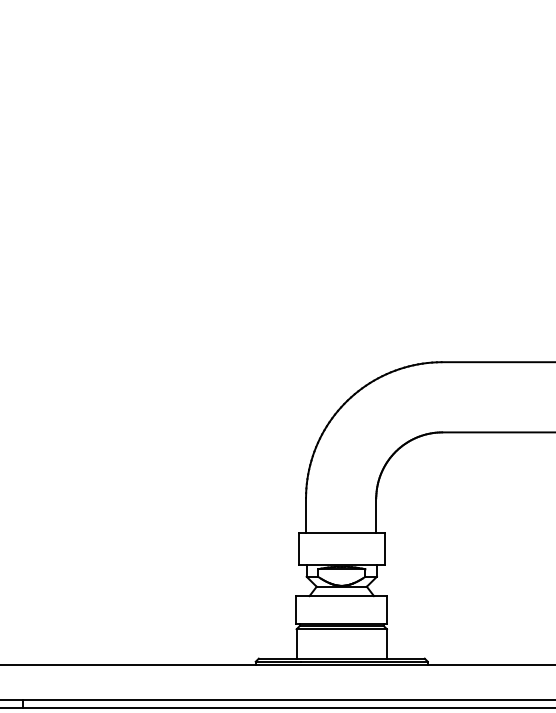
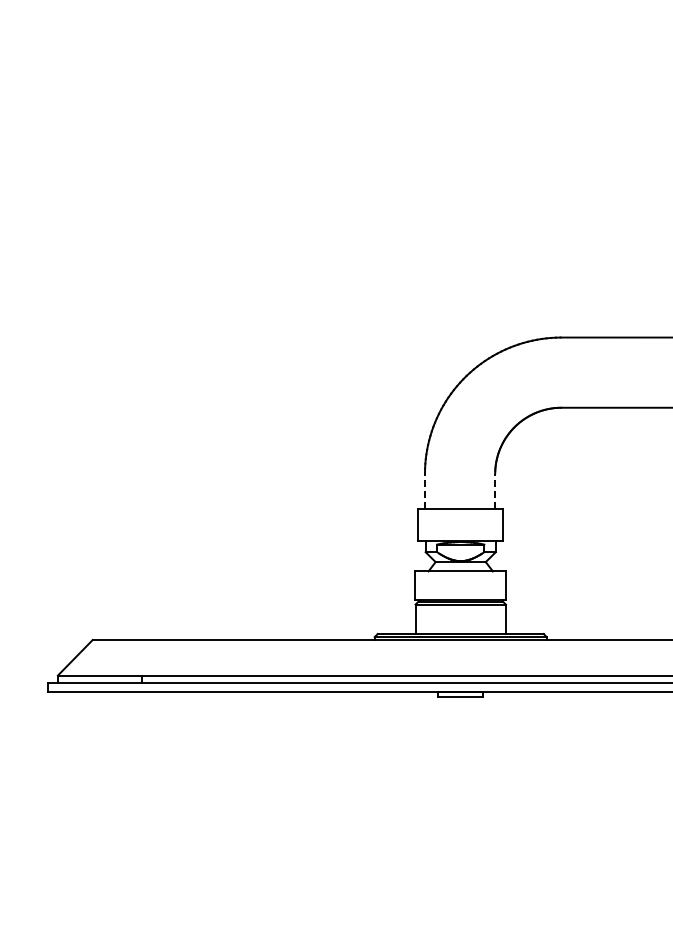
line: (305, 515) -> (424, 490), solid -> dashed
line: (376, 515) -> (495, 490), solid -> dashed

